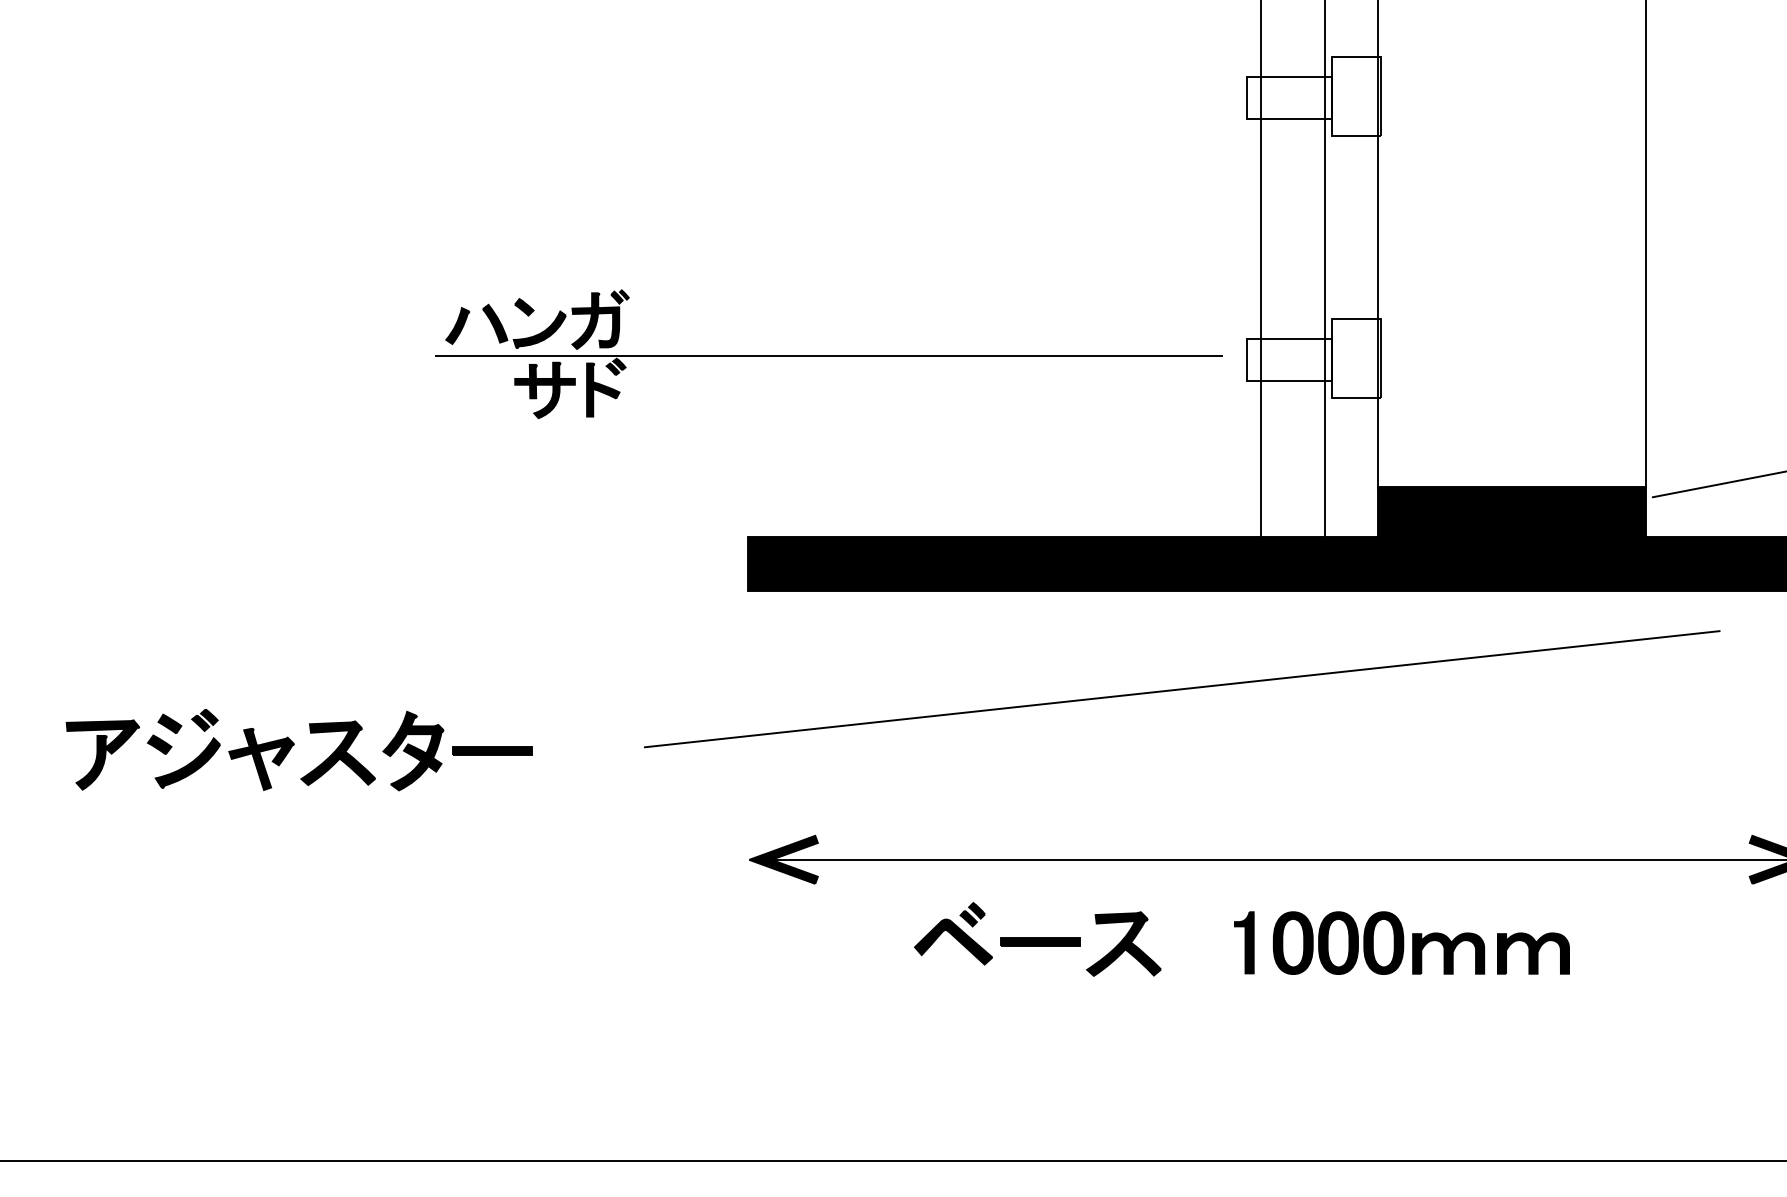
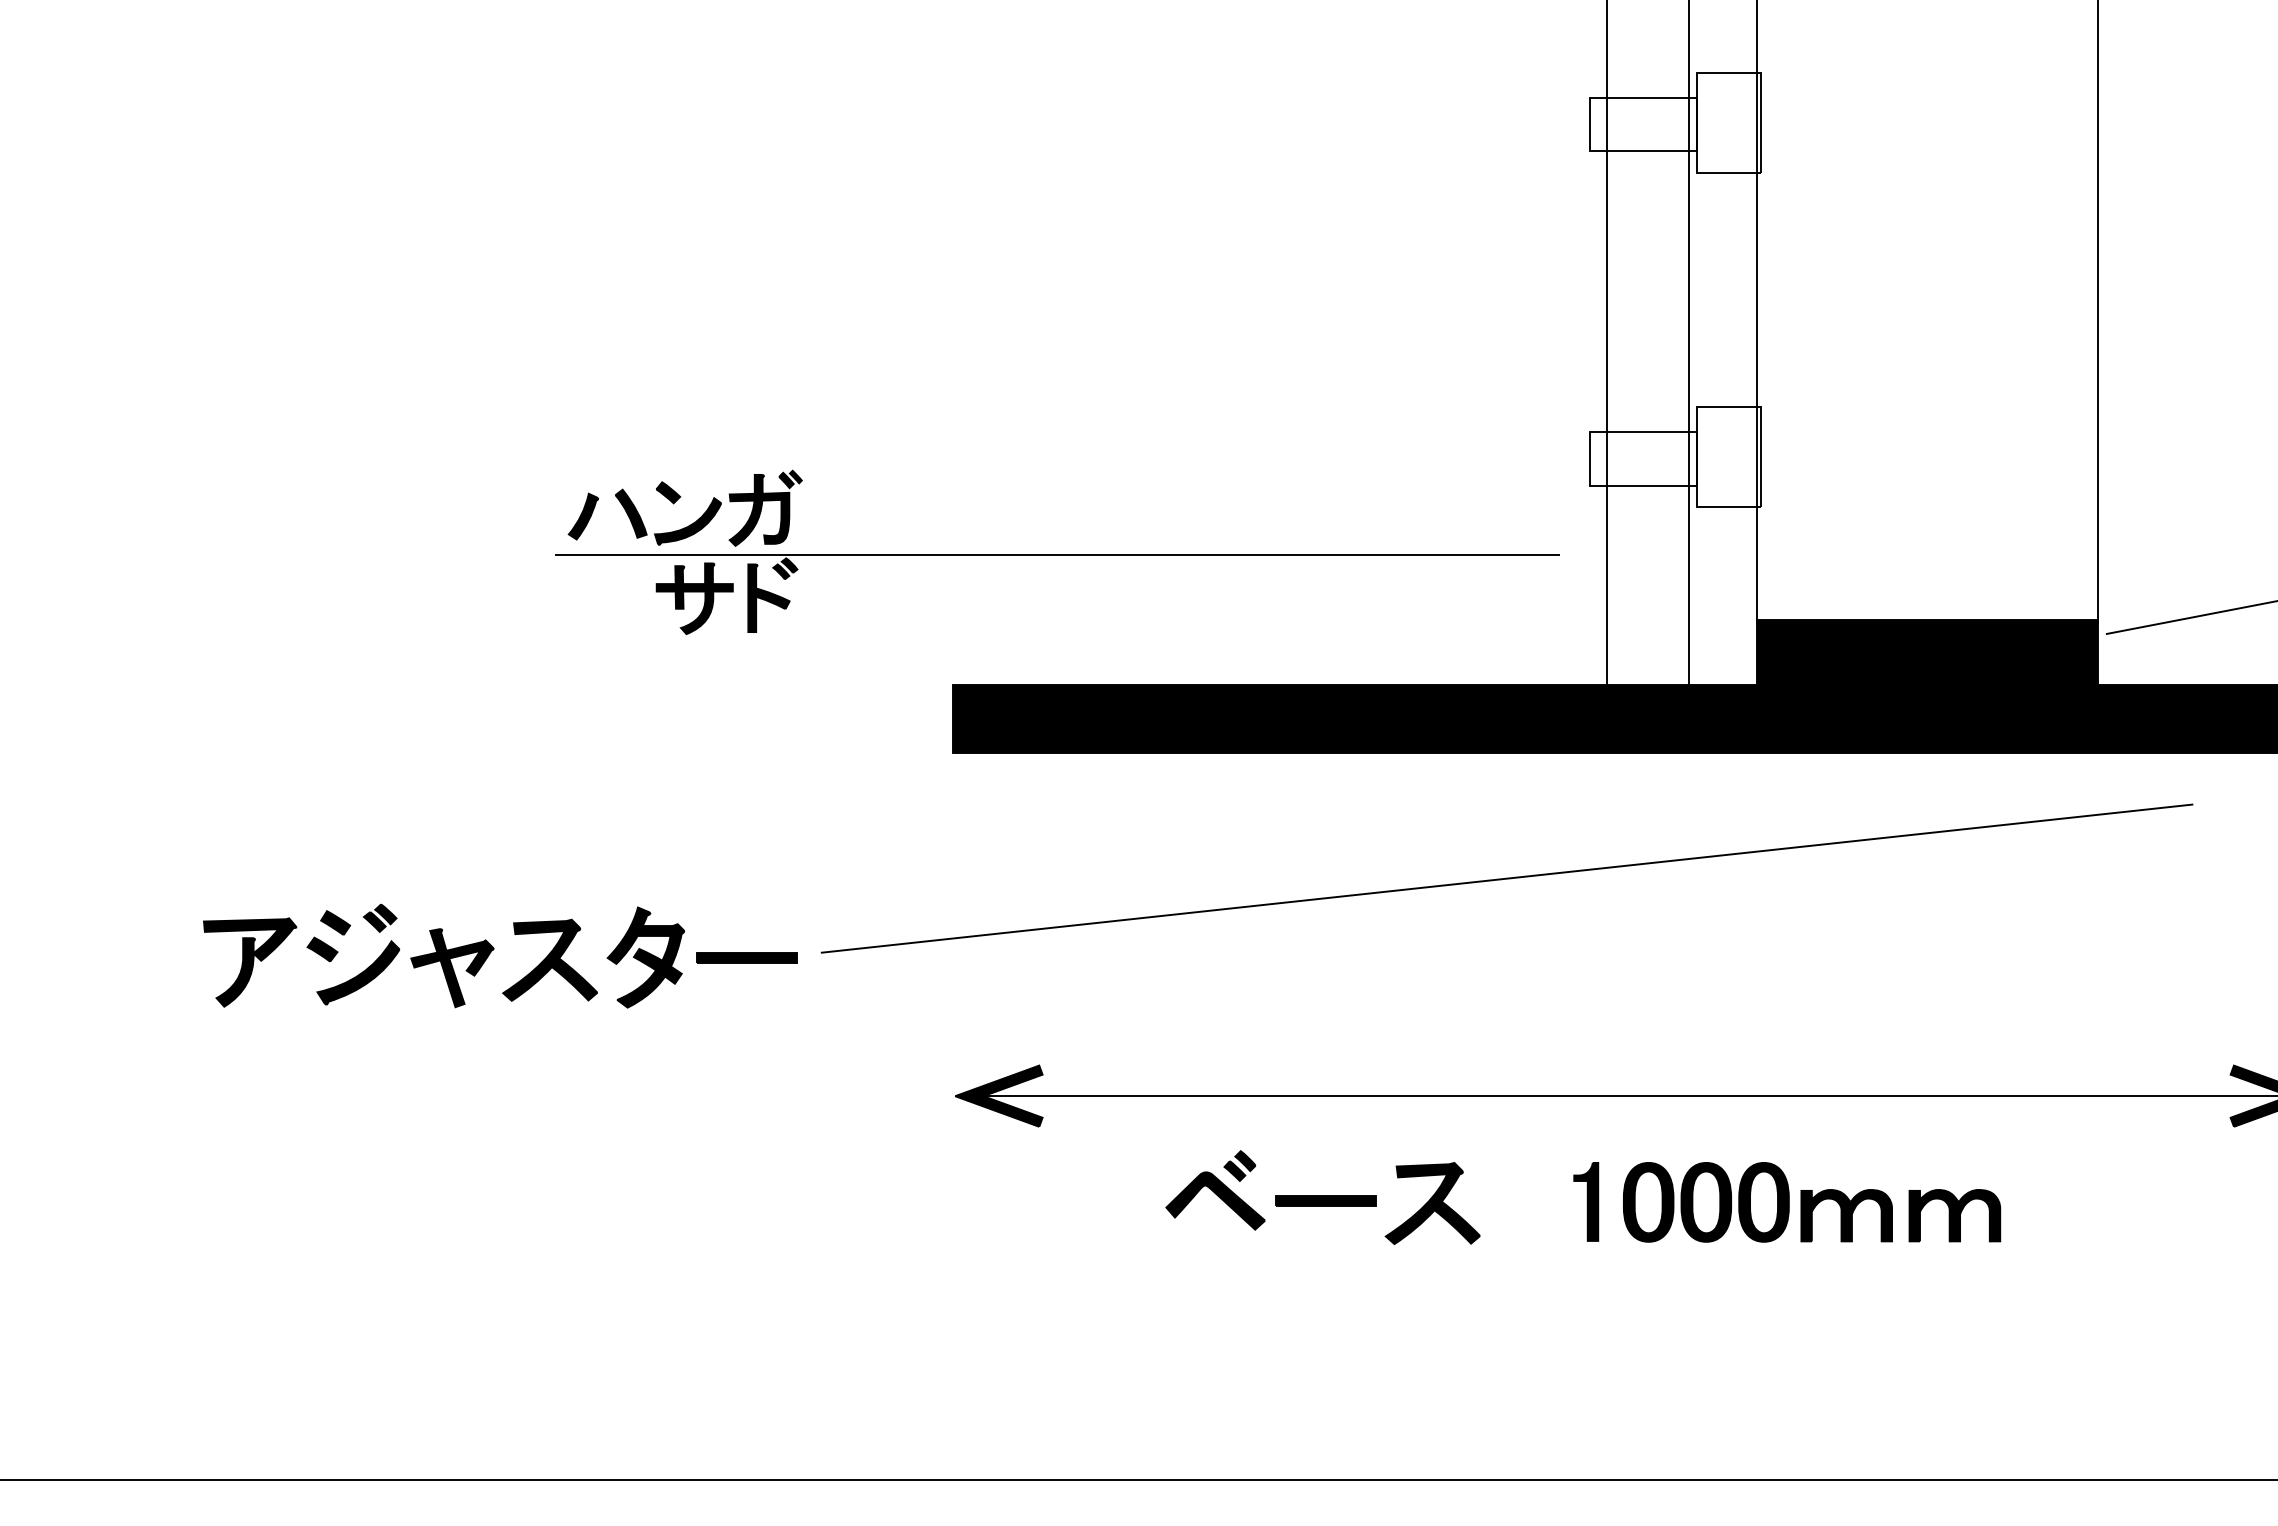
part: (829, 353) -> (1057, 551), moved
part: (294, 744) -> (494, 949), moved

